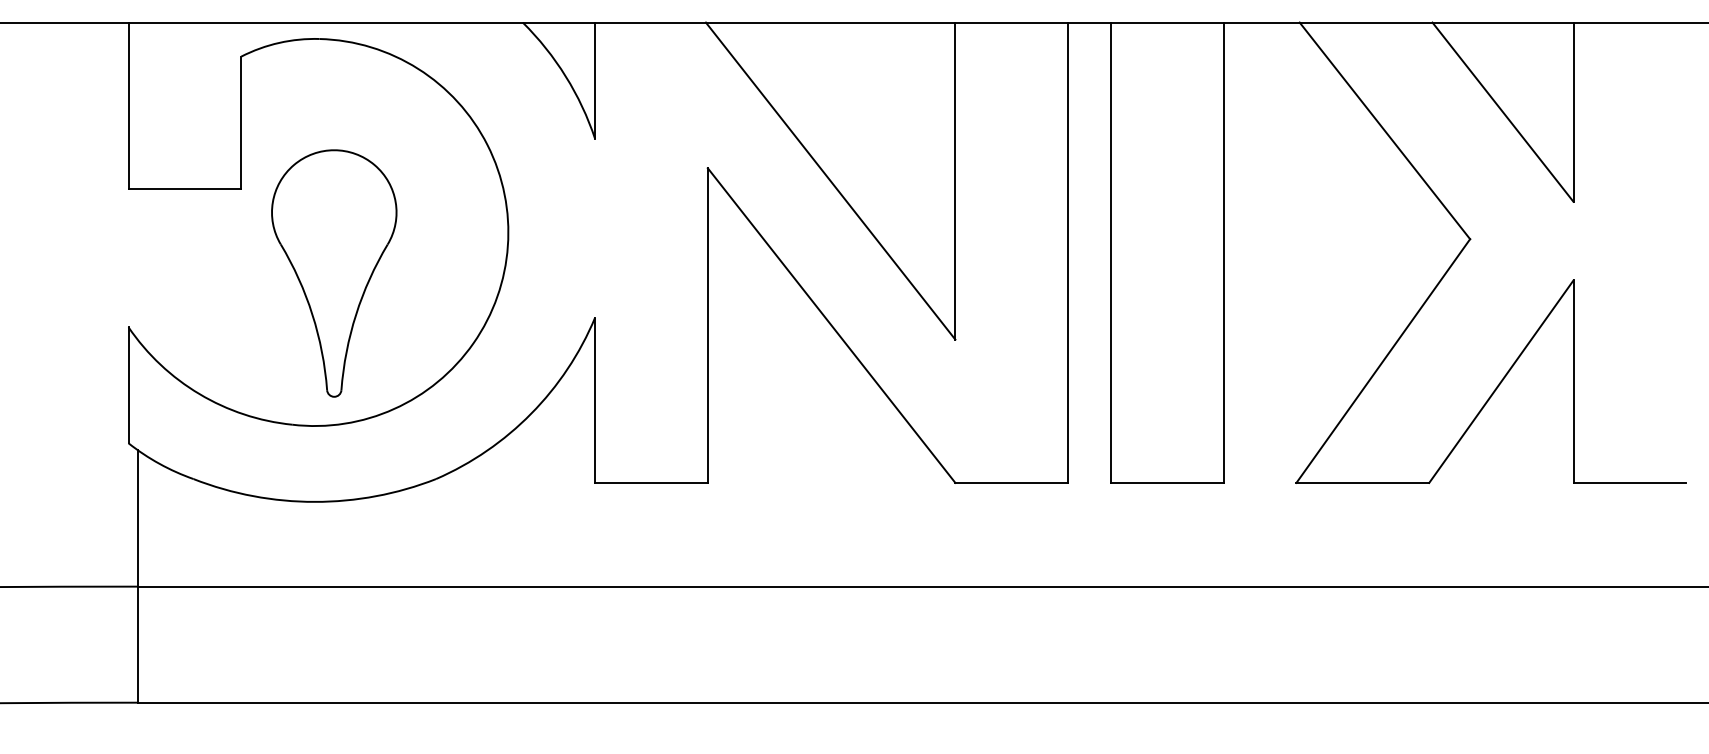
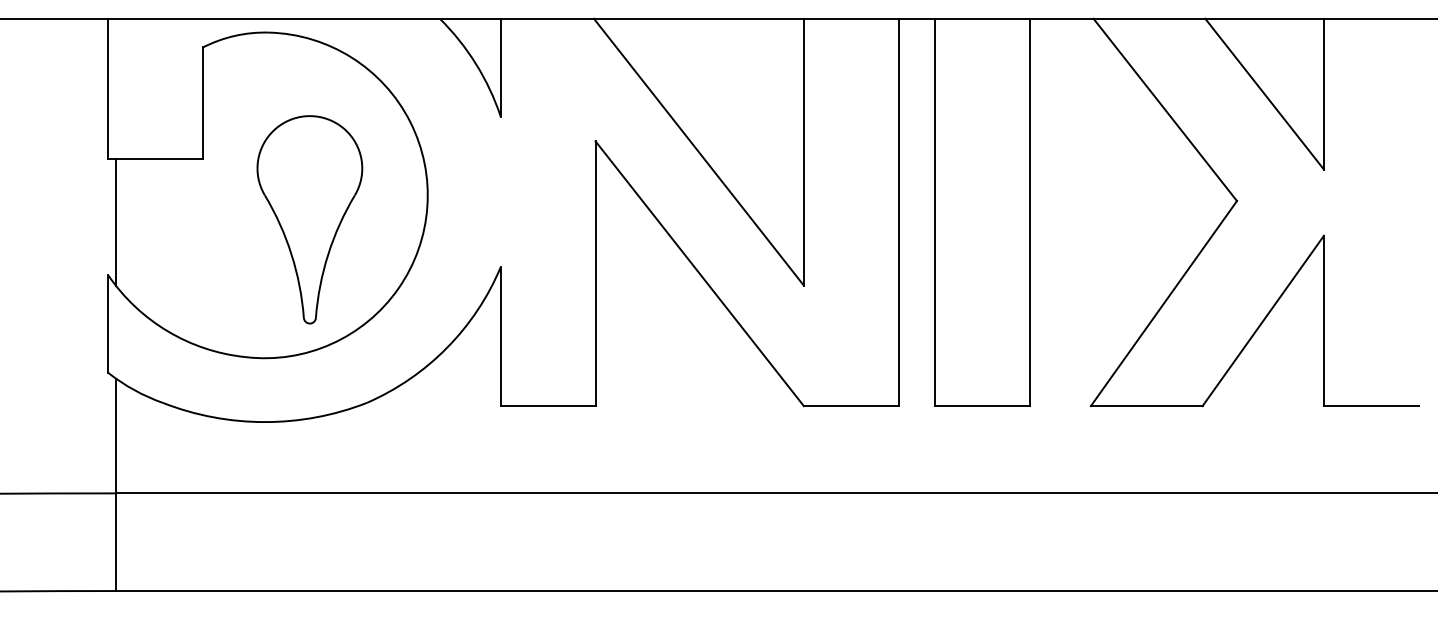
line: (138, 264) -> (116, 222), added
part: (334, 273) -> (310, 219), moved

